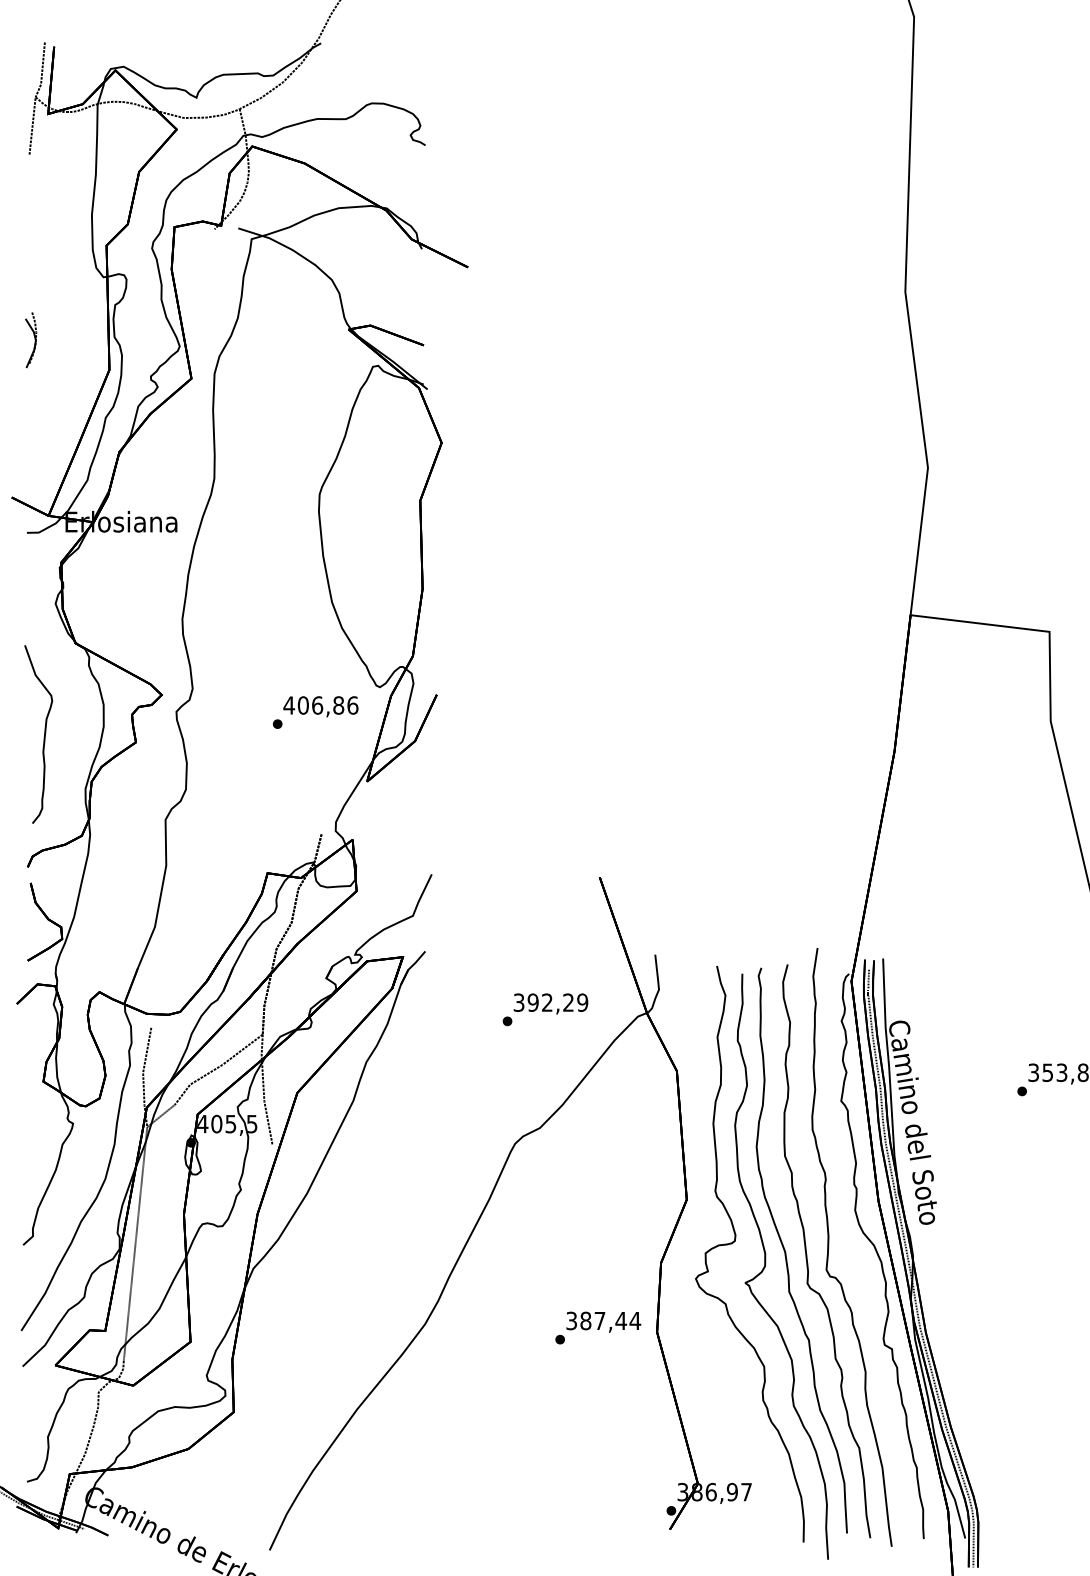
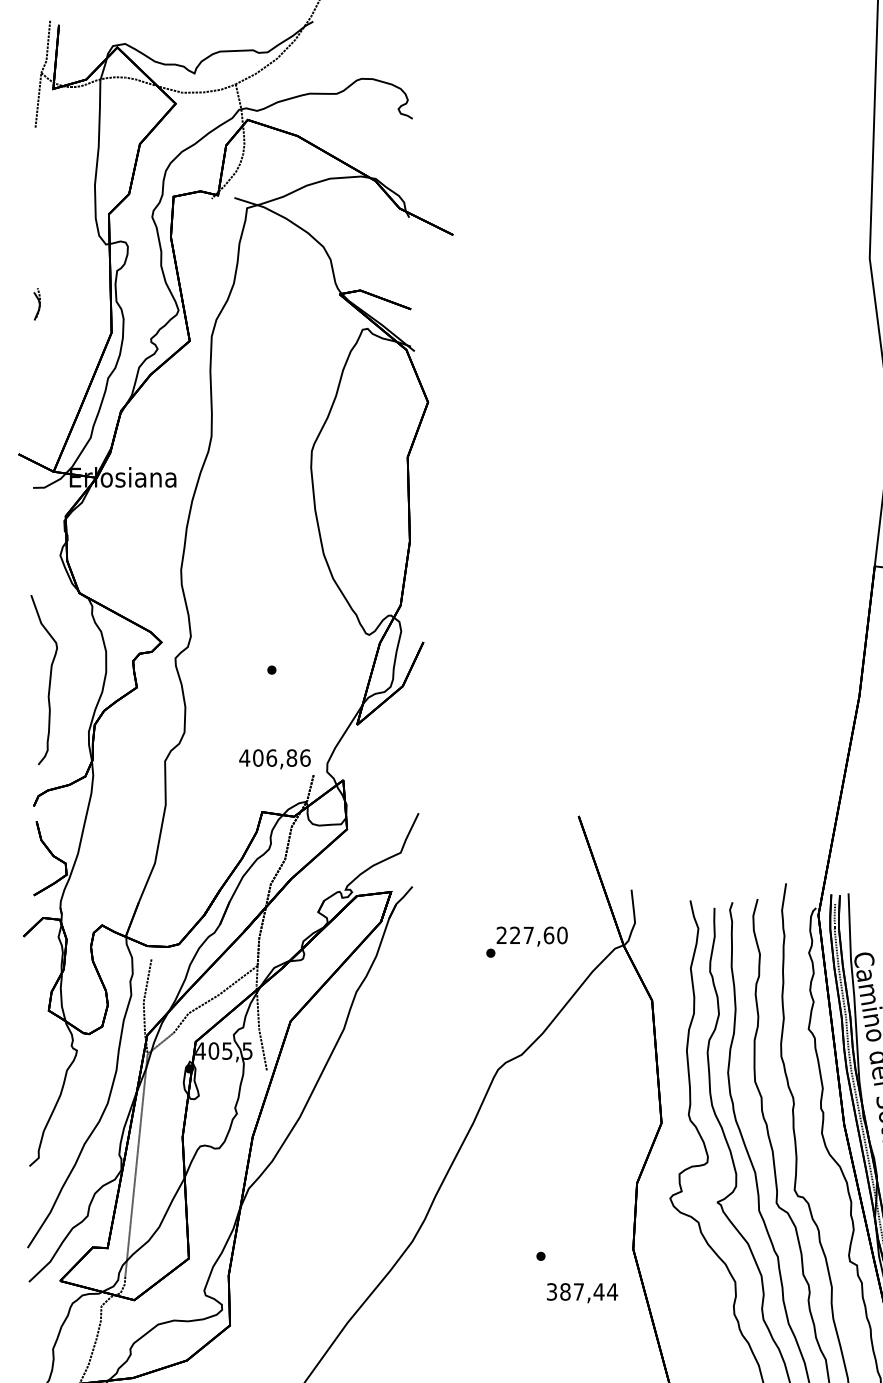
part: (31, 340) -> (37, 304), size x0.6
text: (320, 706) -> (274, 759), moved
text: (550, 1002) -> (531, 935), 392,29 -> 227,60
text: (603, 1321) -> (582, 1292), moved

